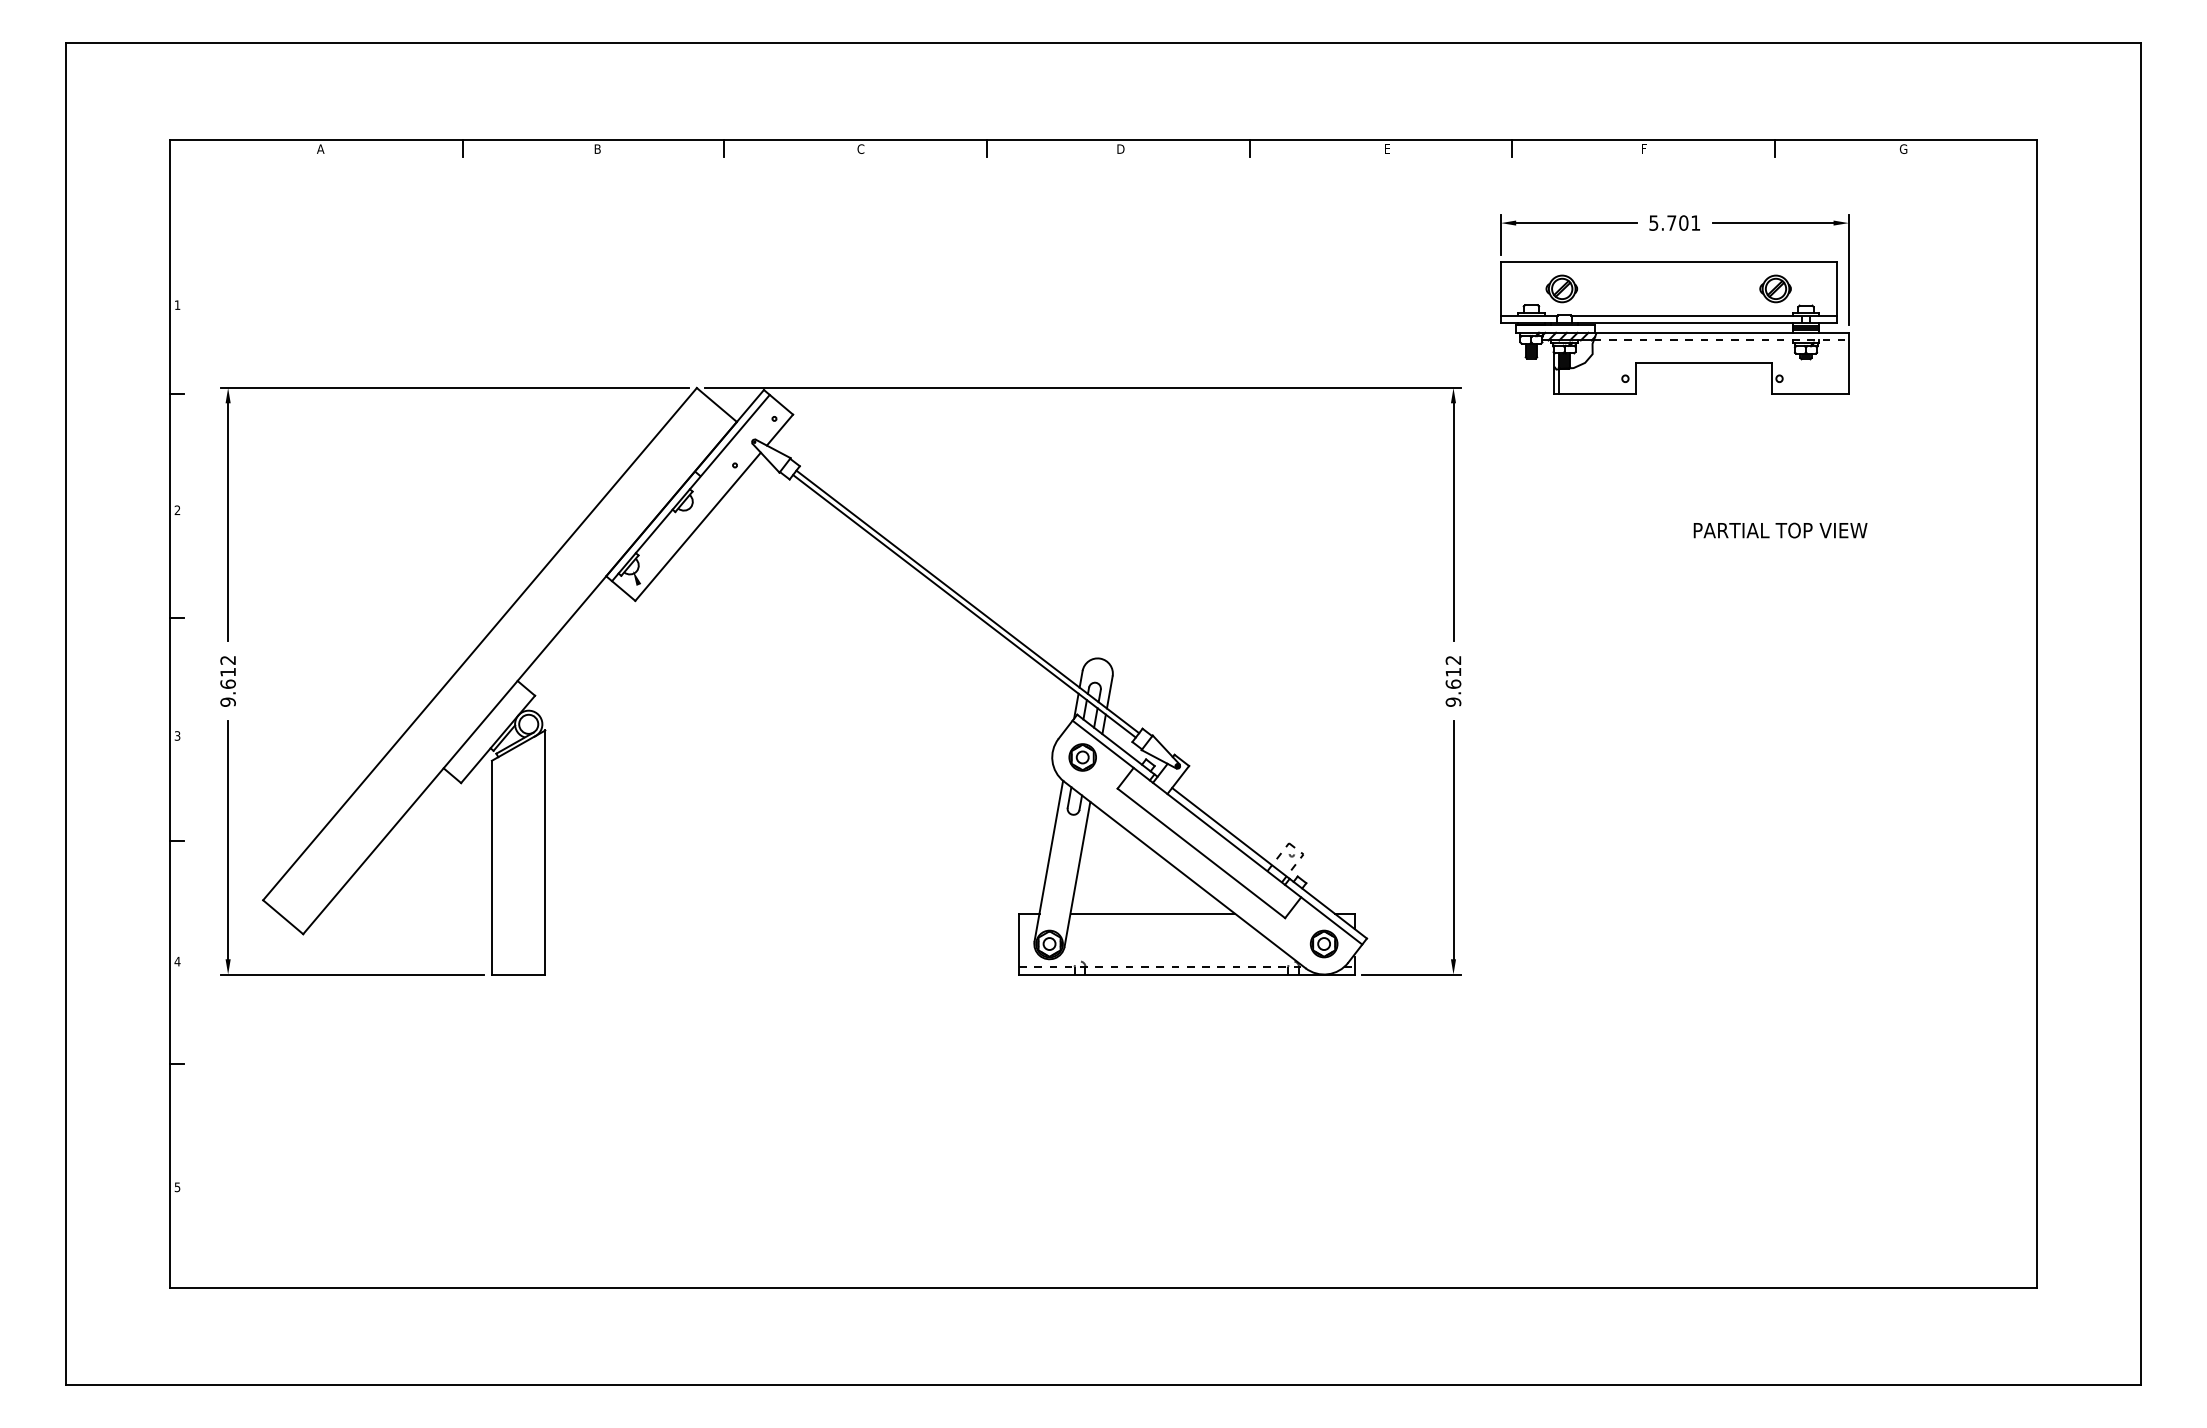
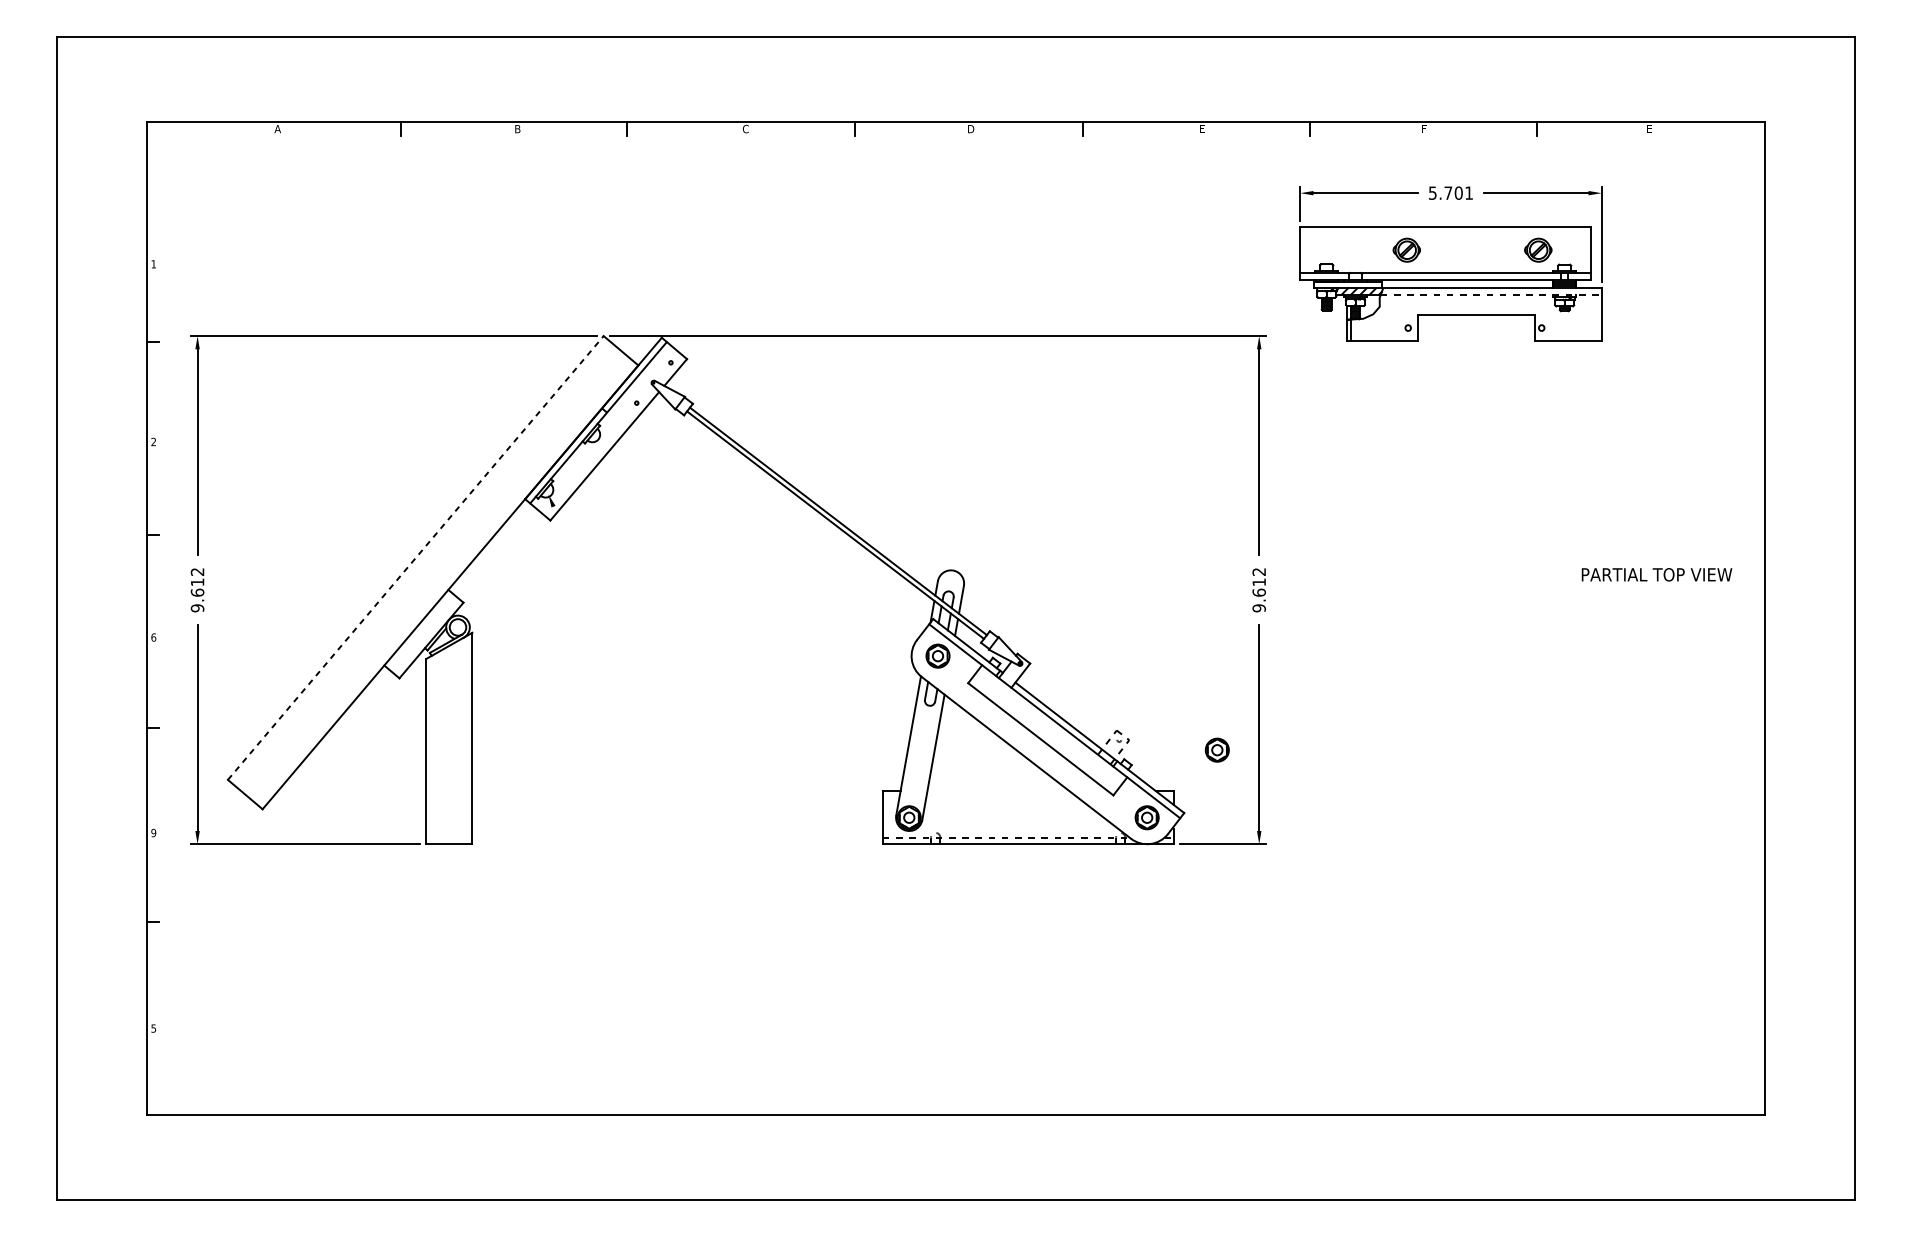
text: (1903, 148) -> (1649, 128), G -> E
part: (1561, 288) -> (1406, 249), moved
text: (1780, 530) -> (1656, 574), moved
line: (480, 644) -> (416, 558), solid -> dashed
text: (177, 735) -> (153, 637), 3 -> 6
part: (1404, 865) -> (1216, 749), added
line: (1152, 913) -> (998, 791), removed
text: (177, 961) -> (153, 832), 4 -> 9

